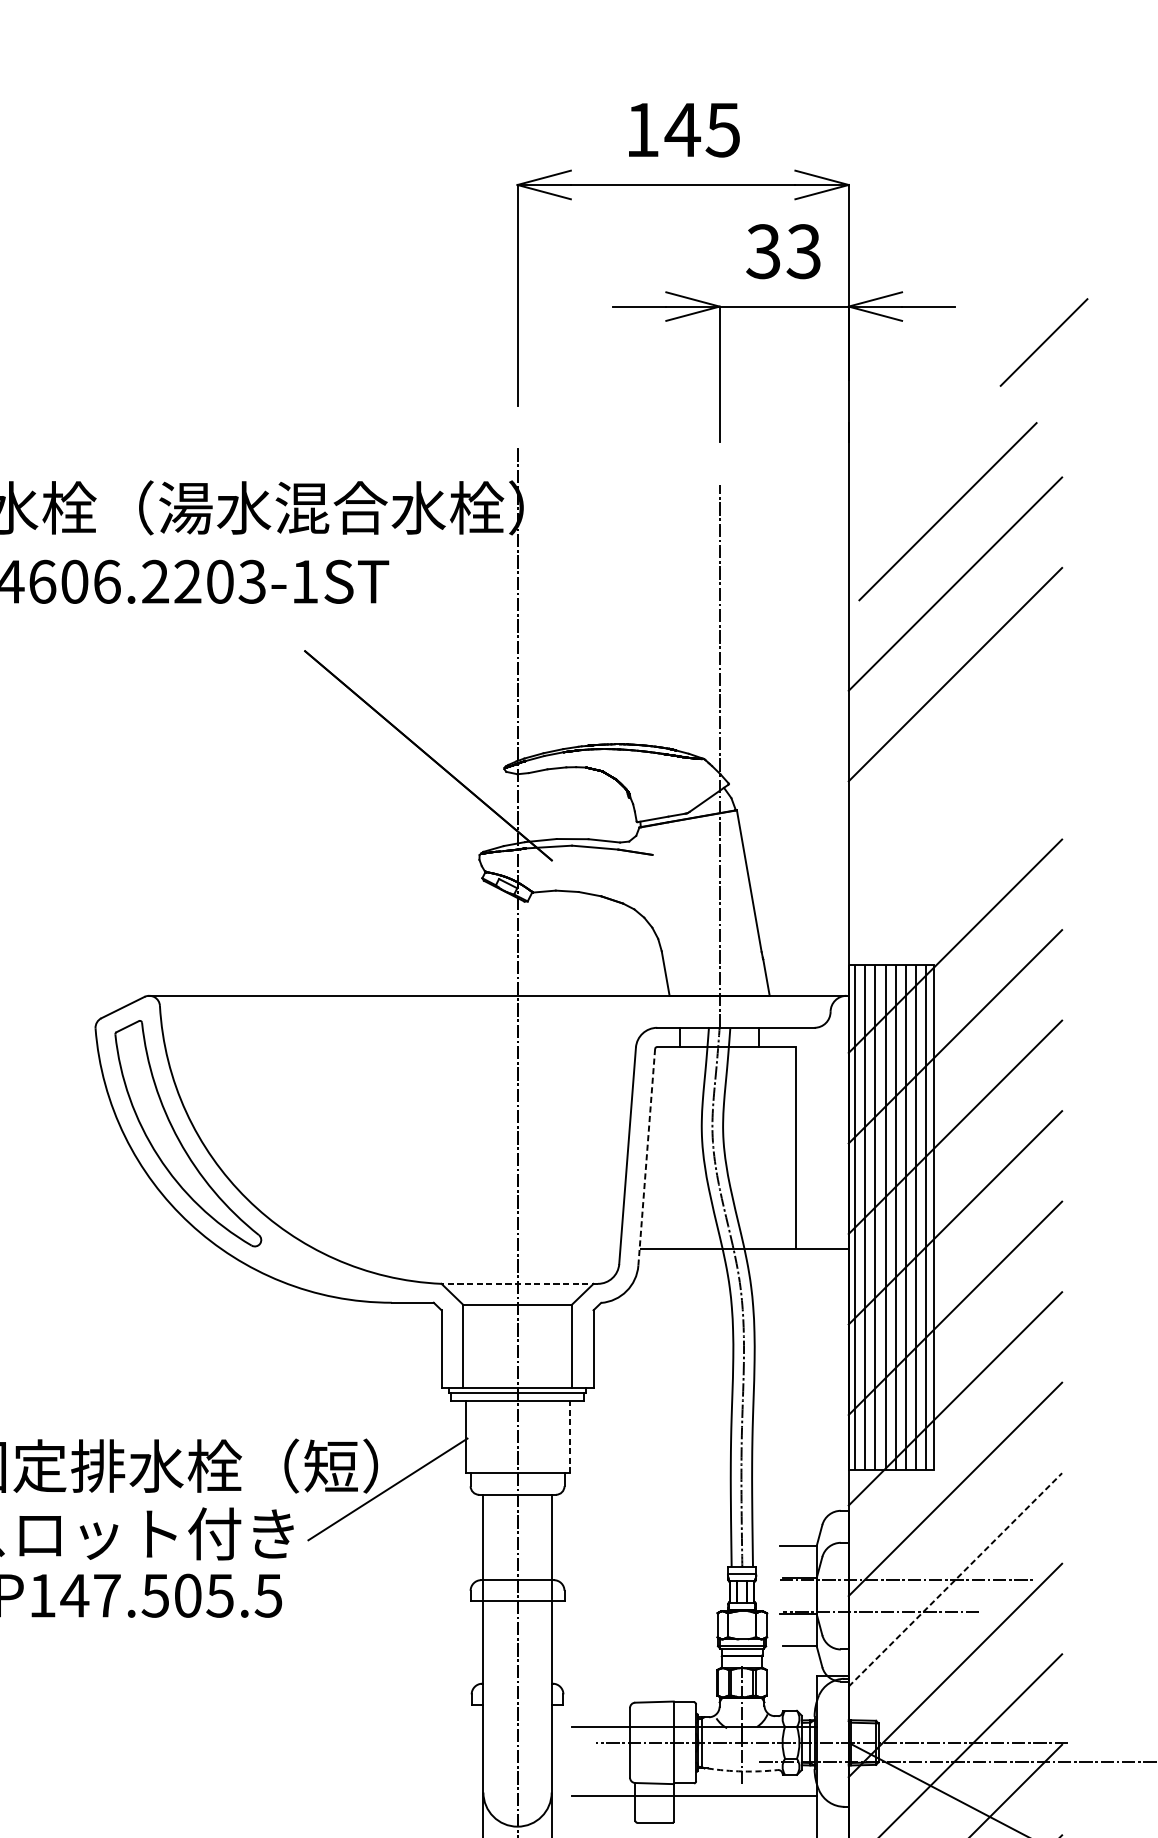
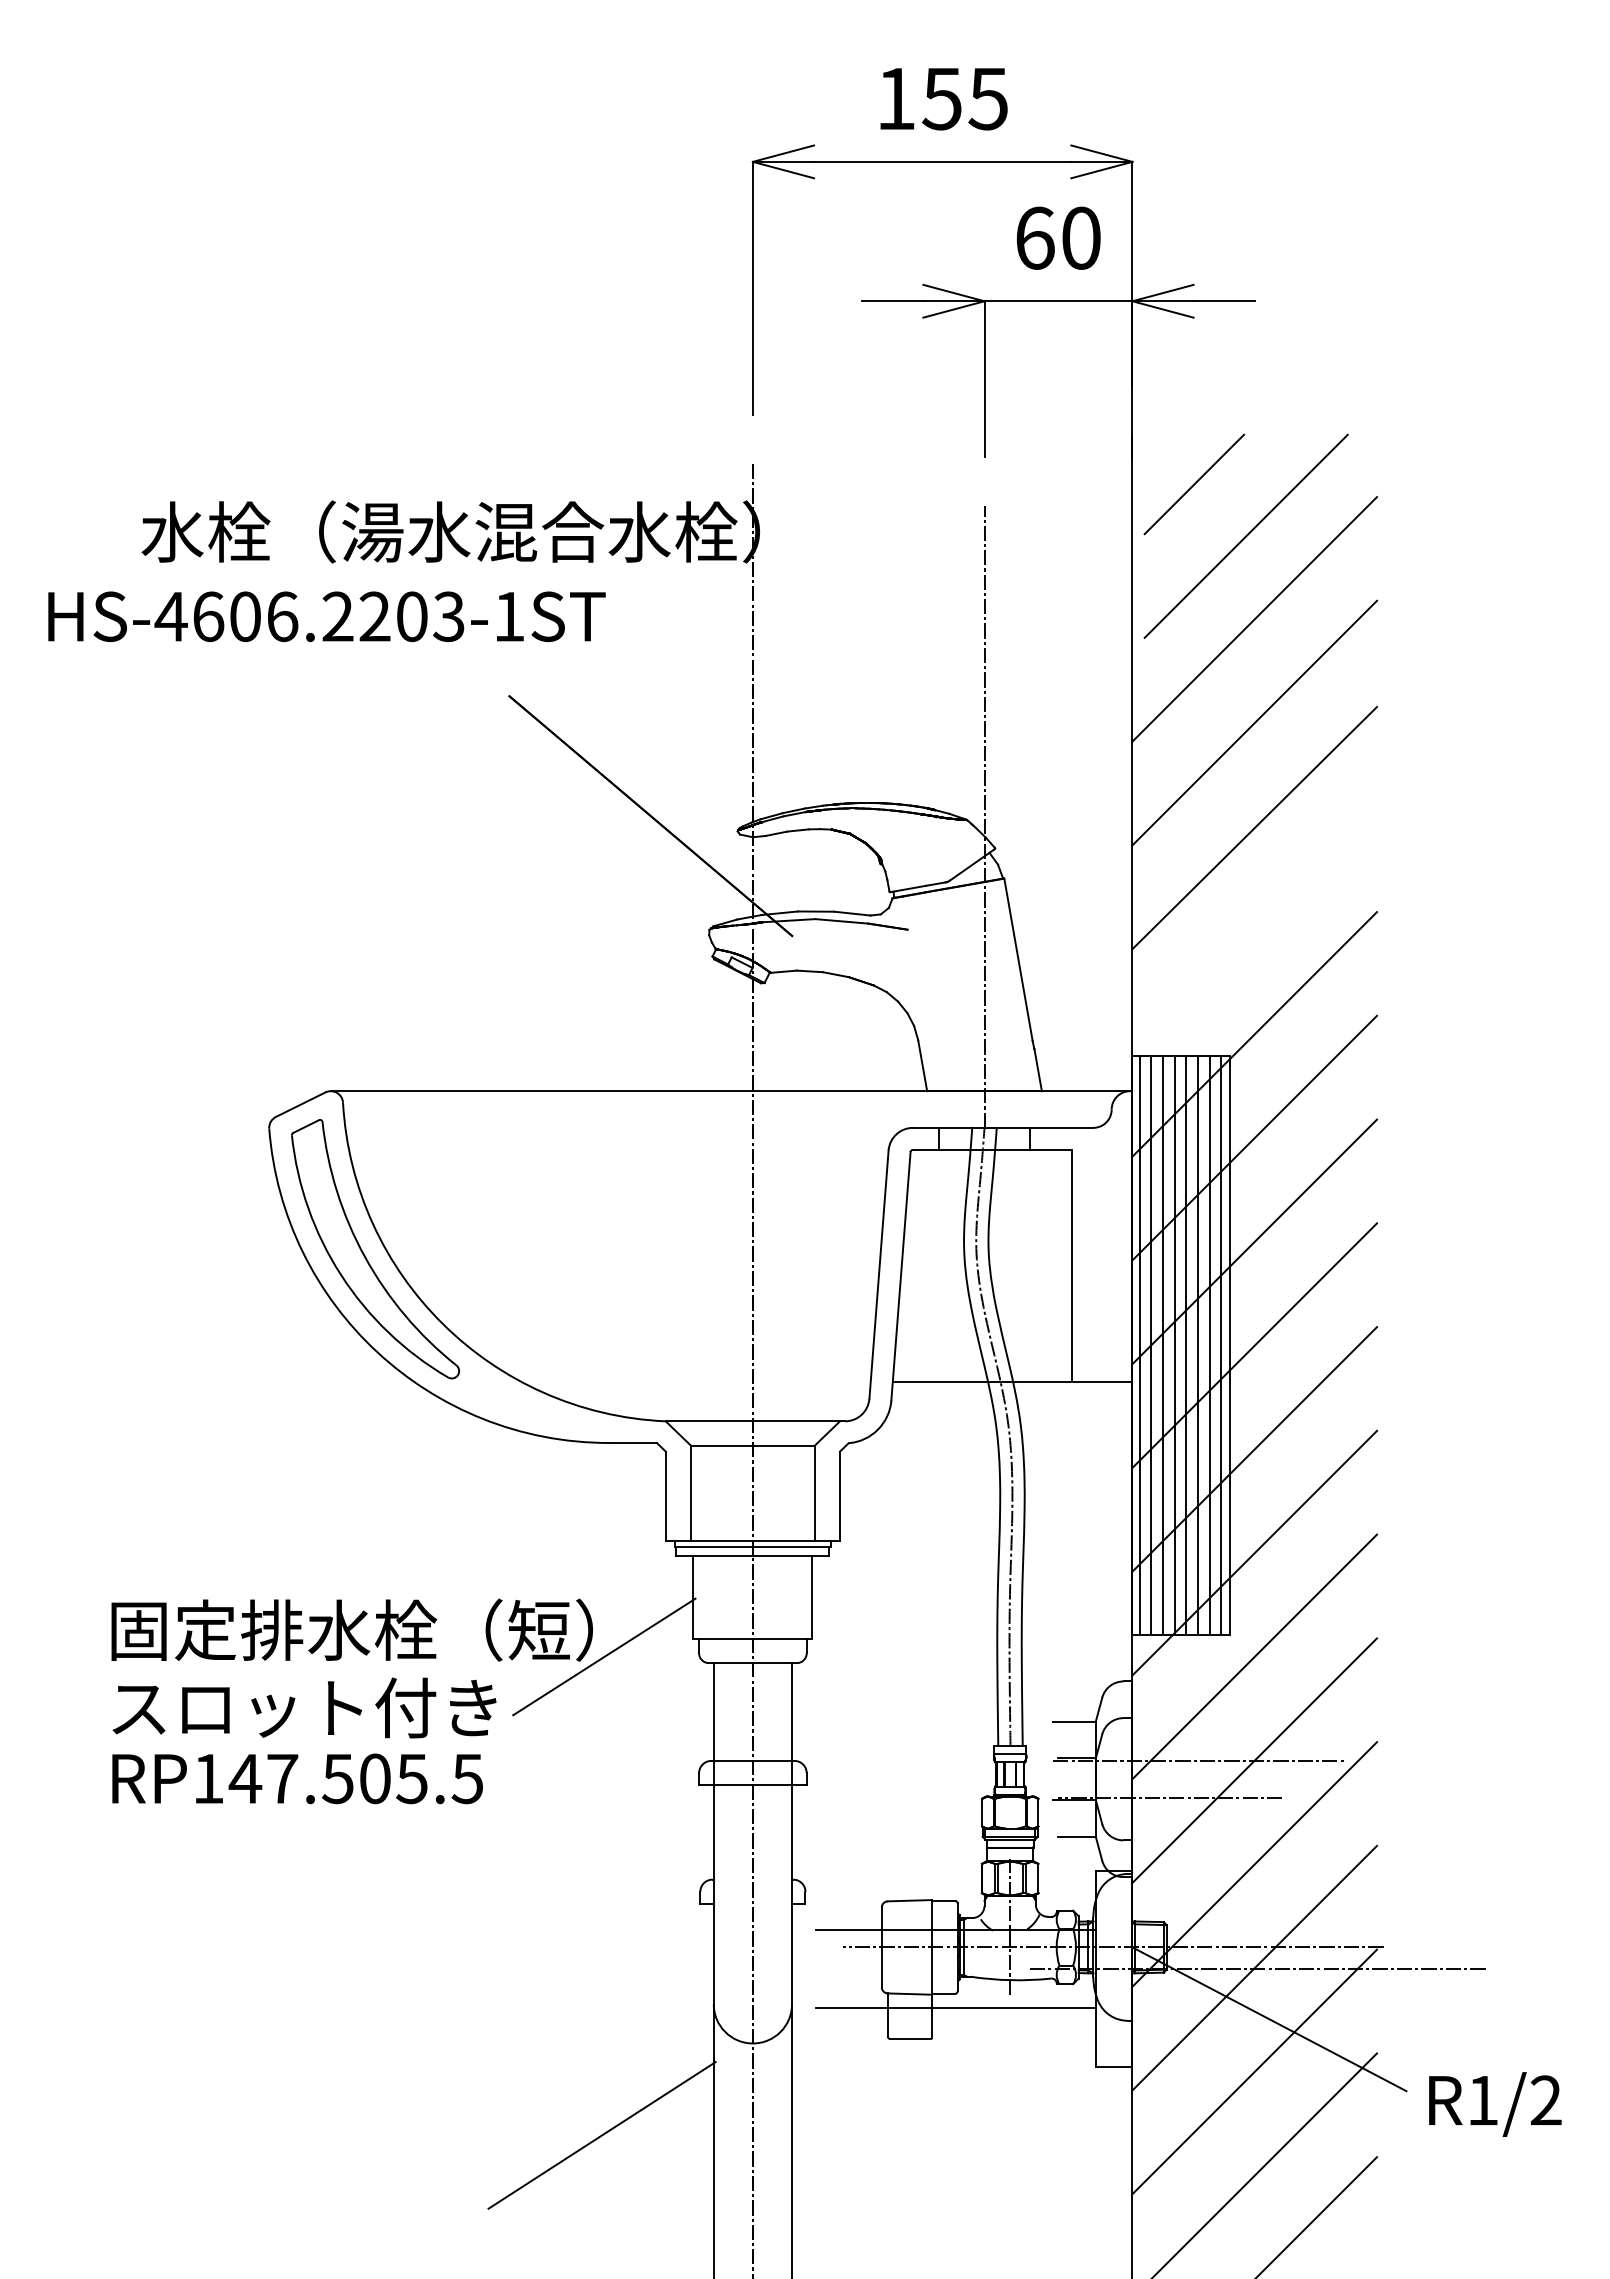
text: (682, 130) -> (942, 99), 145 -> 155
text: (783, 250) -> (1057, 237), 33 -> 60
line: (1044, 342) -> (1194, 484), moved
line: (955, 765) -> (1254, 827), added
line: (646, 1157) -> (900, 1276), dashed -> solid
line: (519, 1284) -> (755, 1421), dashed -> solid
line: (569, 1437) -> (812, 1597), dashed -> solid
line: (955, 1579) -> (1254, 1760), dashed -> solid
arc: (742, 1771) -> (1010, 1980), dashed -> solid

